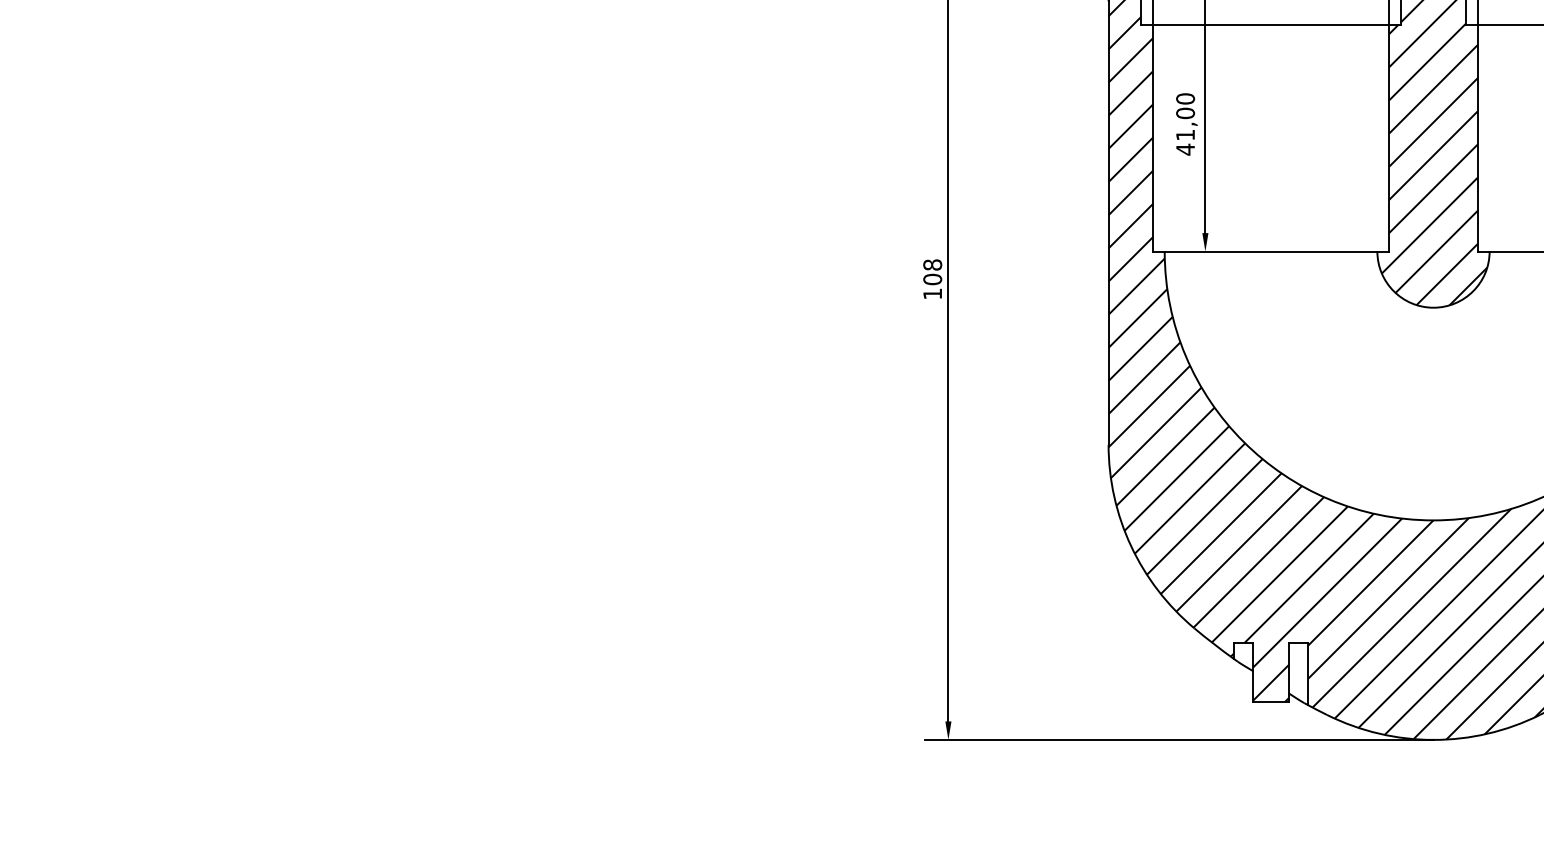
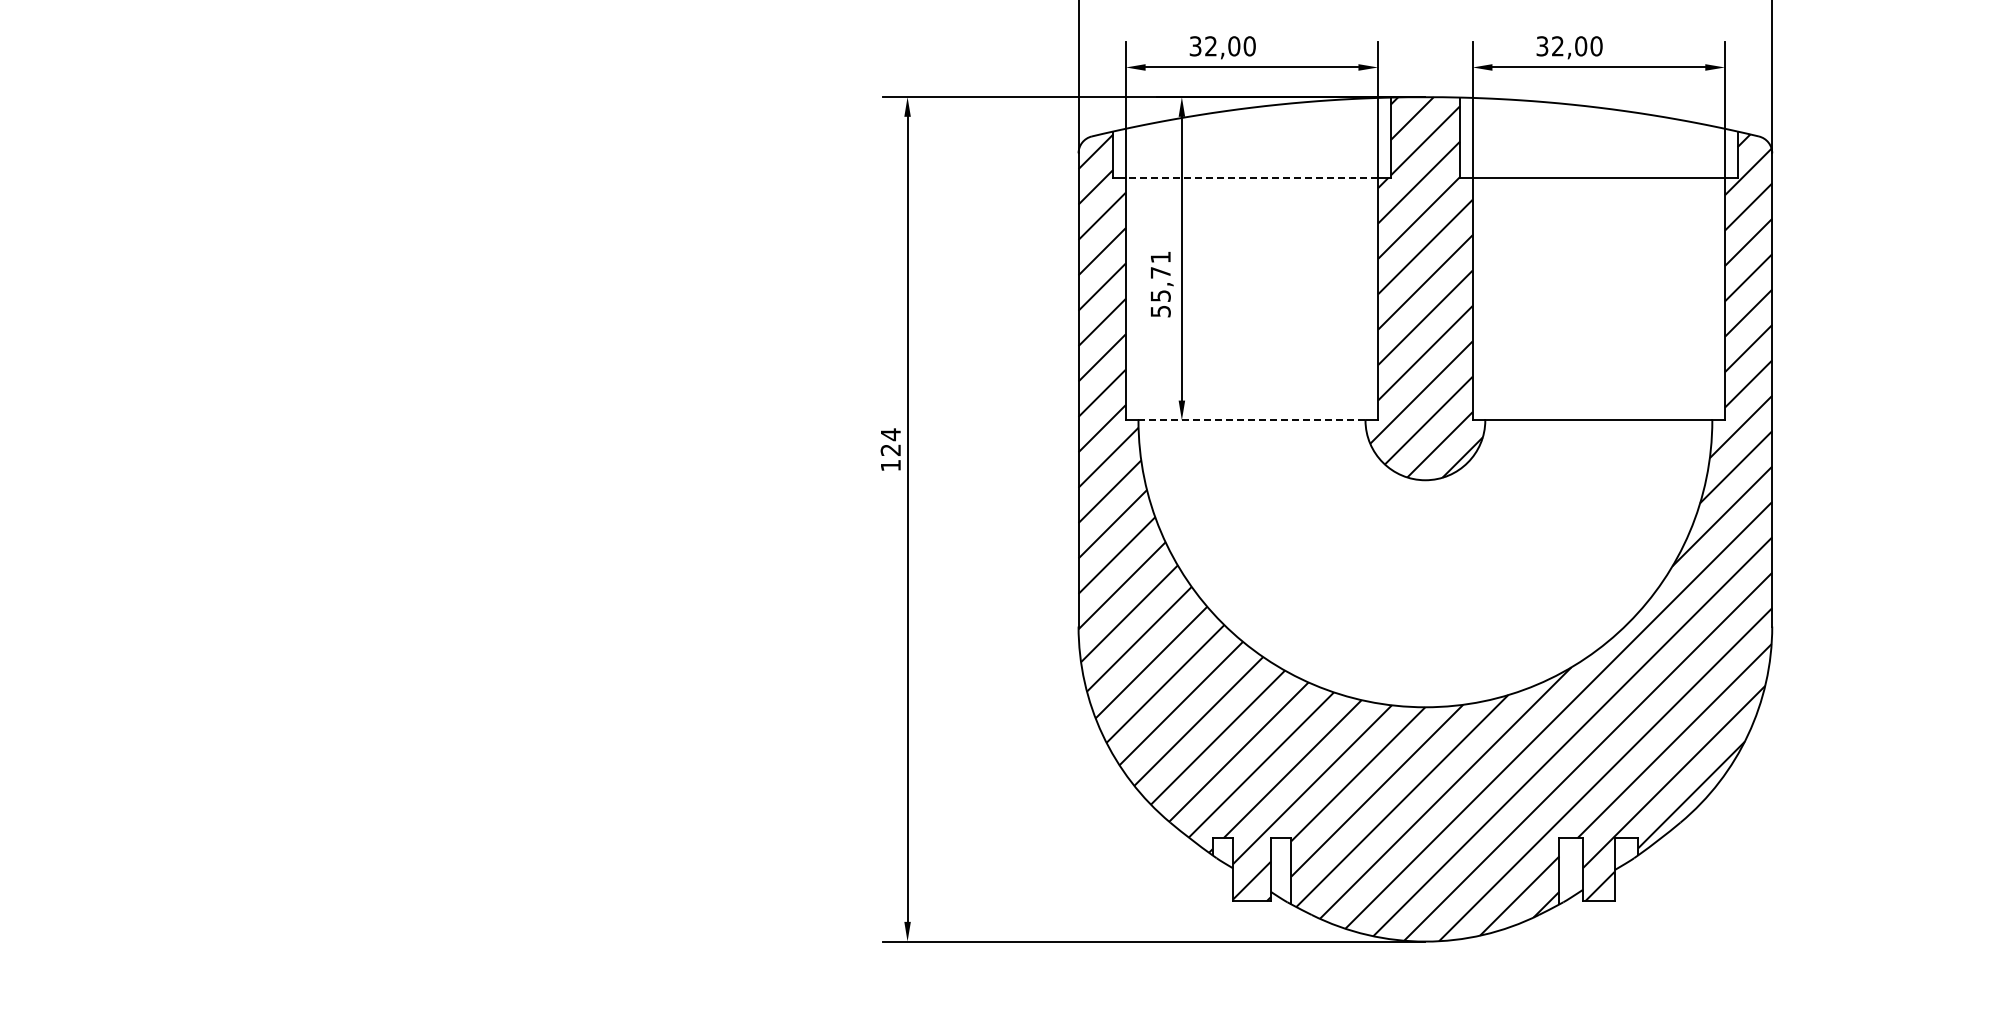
line: (1270, 24) -> (1251, 177), solid -> dashed
text: (1185, 124) -> (1160, 284), 41,00 -> 55,71
line: (1270, 251) -> (1251, 420), solid -> dashed
text: (932, 272) -> (890, 442), 108 -> 124

